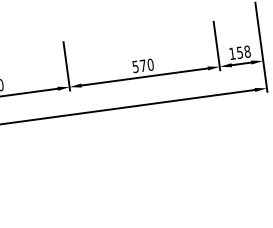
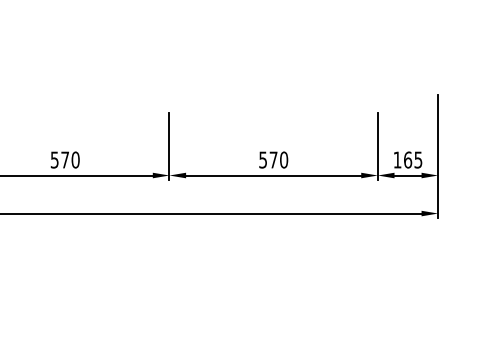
text: (243, 51) -> (413, 159), 158 -> 165

